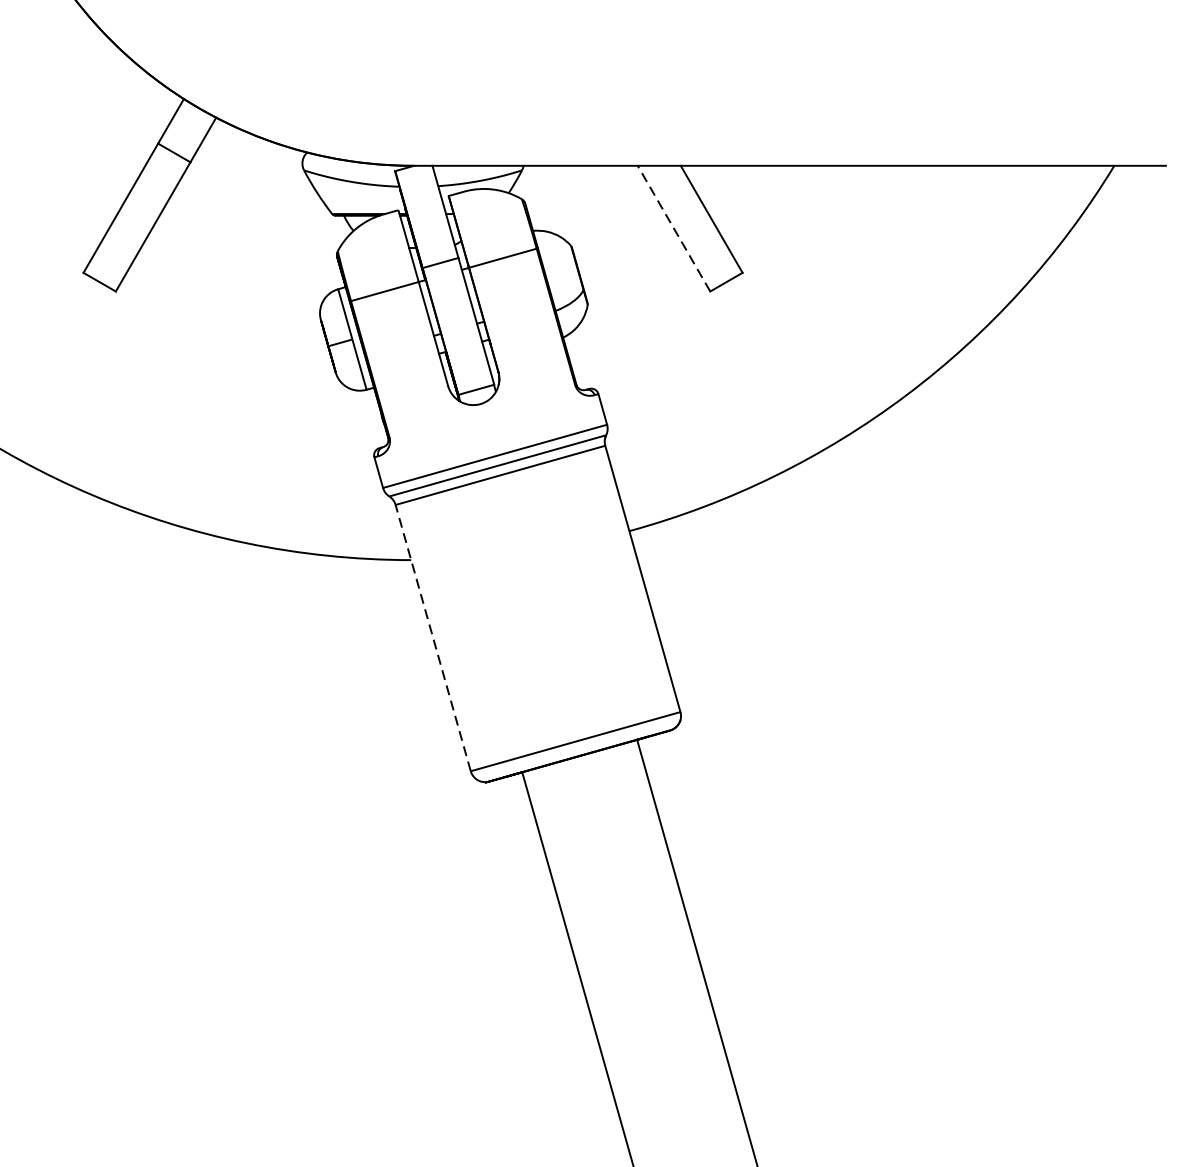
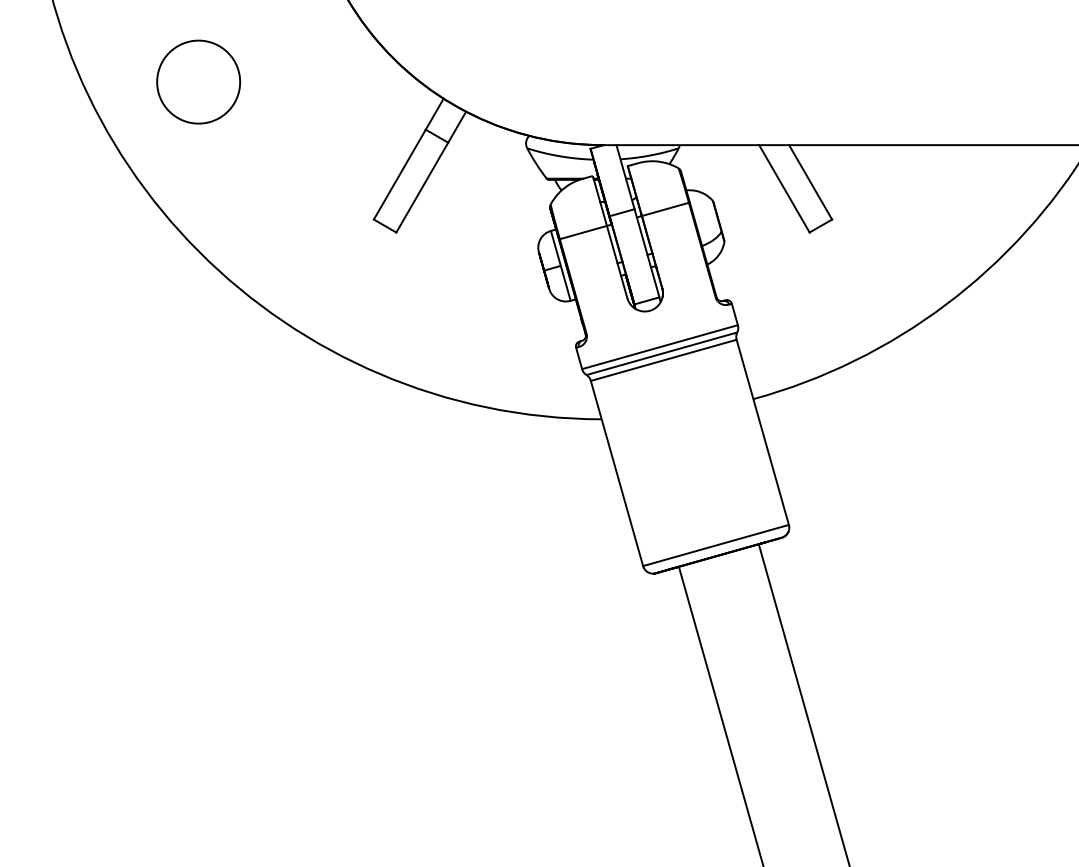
line: (674, 228) -> (784, 188), dashed -> solid
line: (432, 638) -> (616, 473), dashed -> solid

